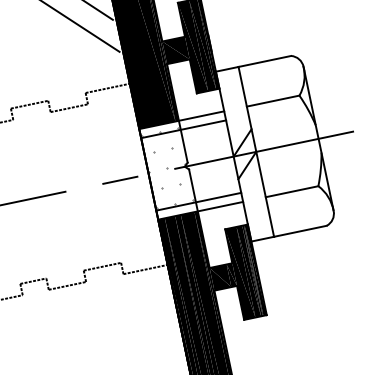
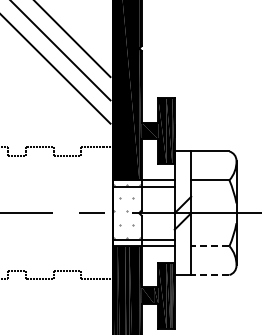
line: (291, 192) -> (209, 246), solid -> dashed
line: (299, 232) -> (209, 275), solid -> dashed

